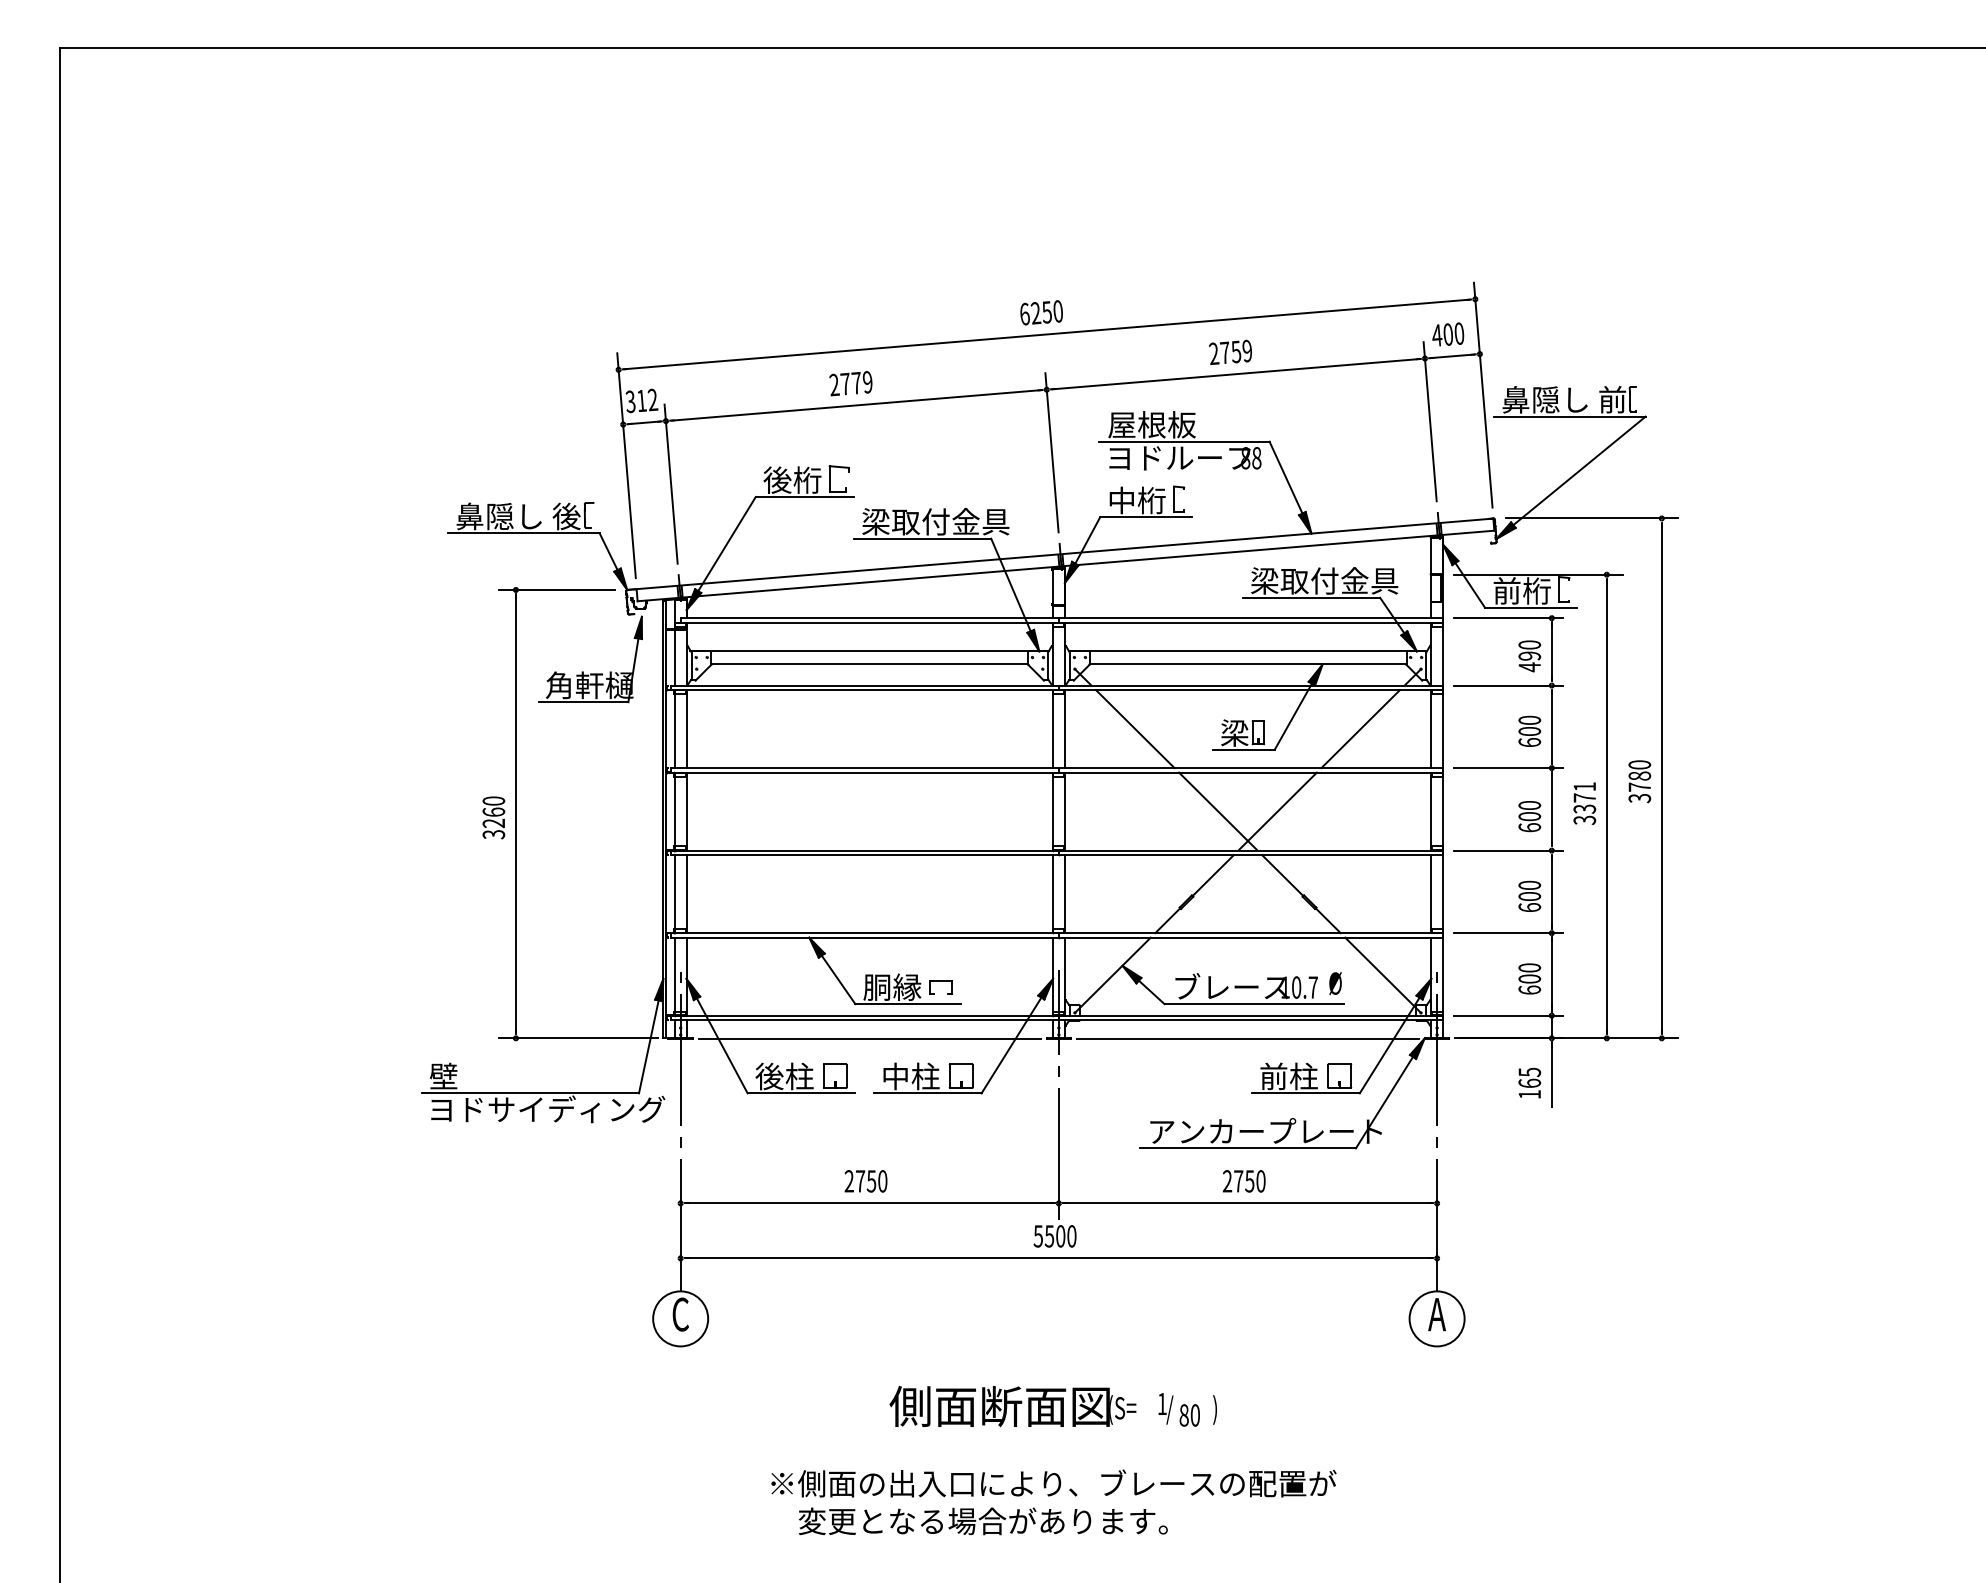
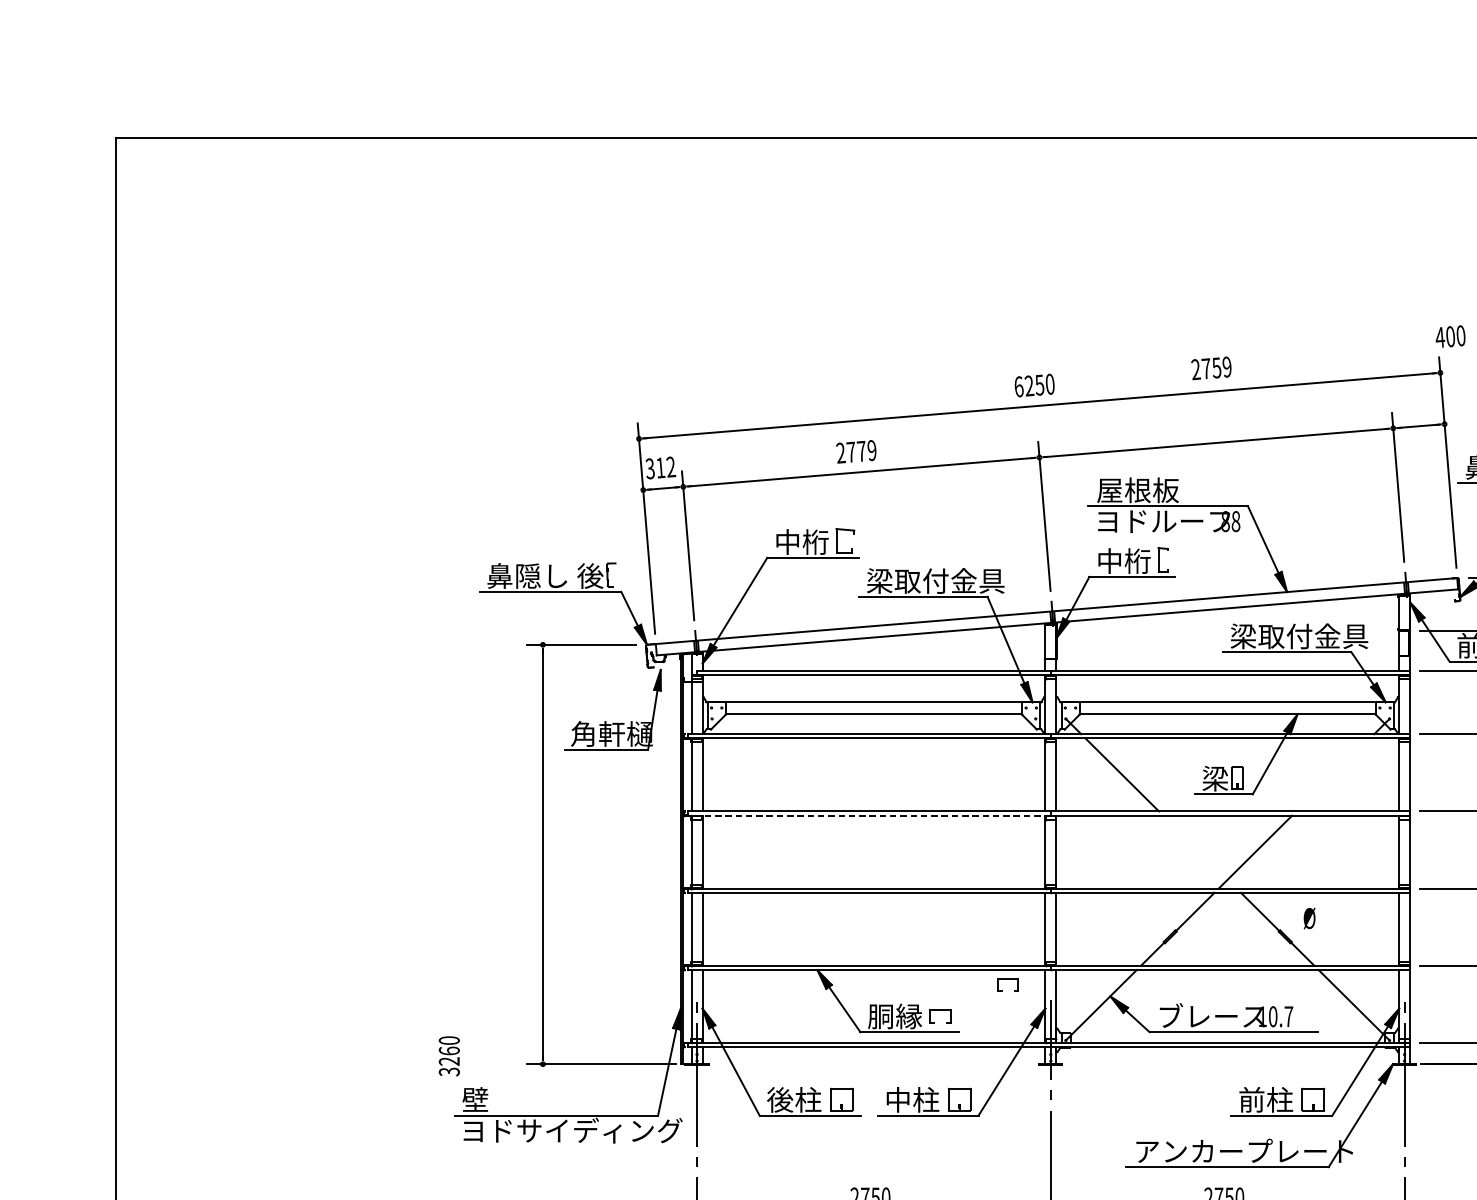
text: (1448, 334) -> (1450, 336), moved
text: (1230, 351) -> (1211, 367), moved
text: (777, 479) -> (787, 541), 後桁 -> 中桁
line: (1360, 729) -> (1332, 775), removed
line: (864, 772) -> (868, 815), solid -> dashed
line: (1218, 811) -> (1200, 852), removed
text: (493, 817) -> (449, 1055), moved
part: (1012, 953) -> (1007, 984), added
text: (1335, 983) -> (1309, 918), moved
line: (869, 1039) -> (873, 1065), removed
line: (1247, 1039) -> (1227, 1065), removed

